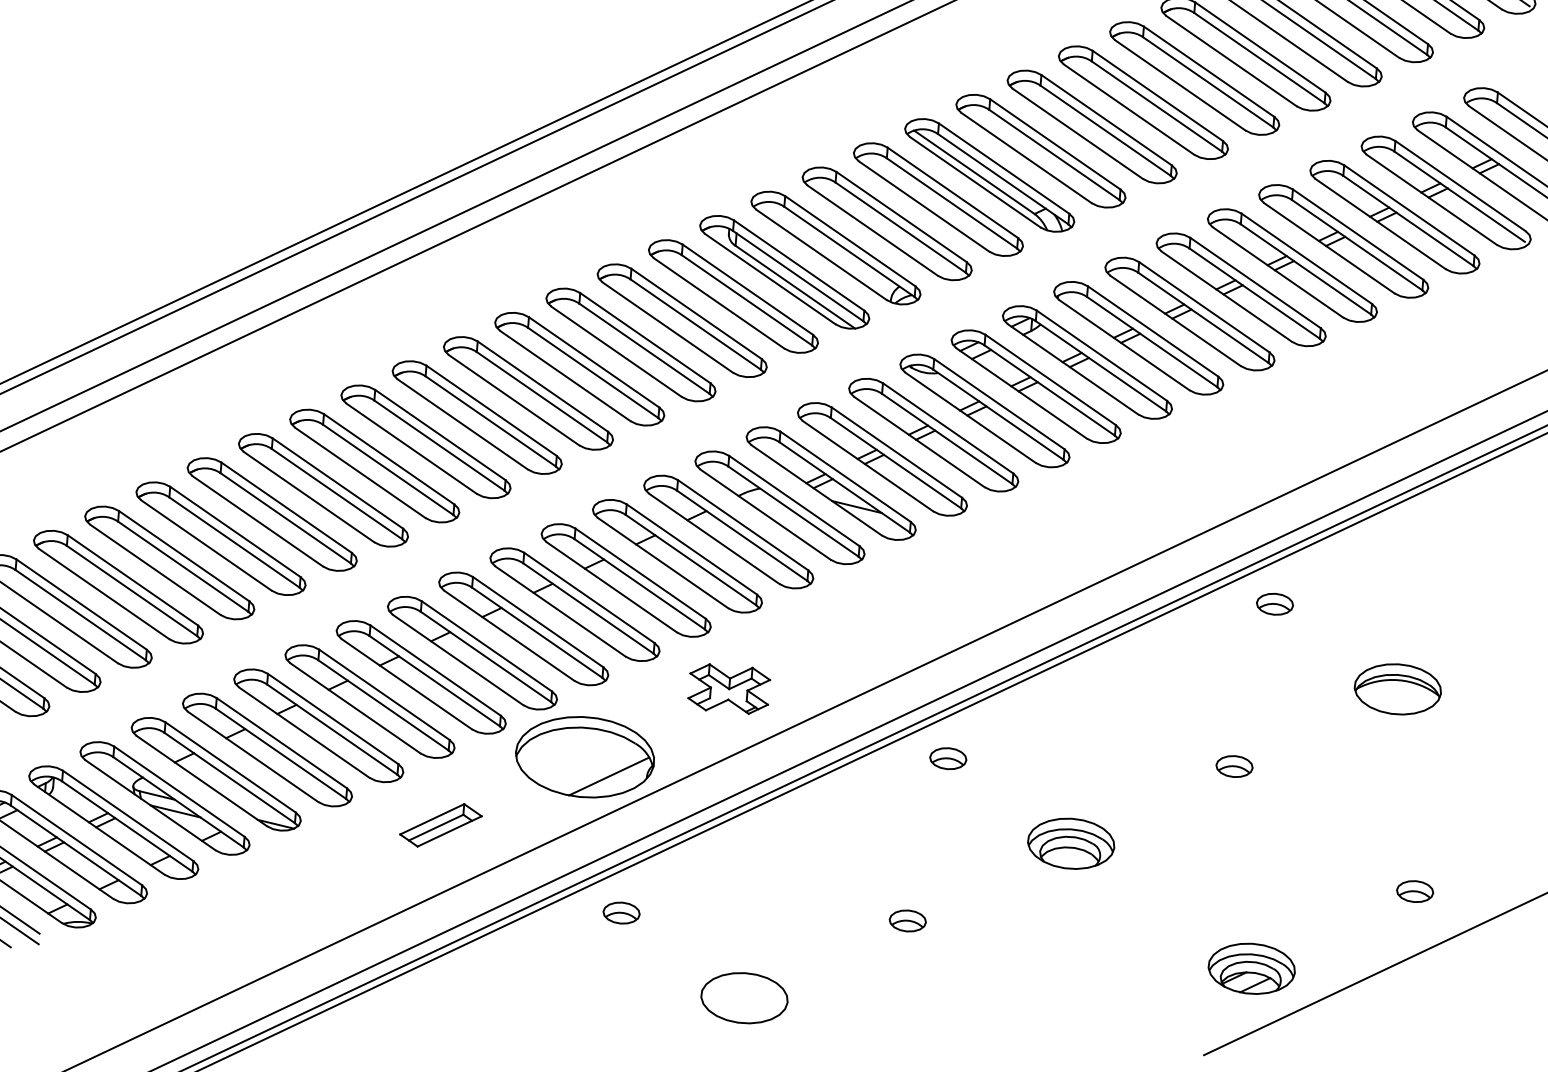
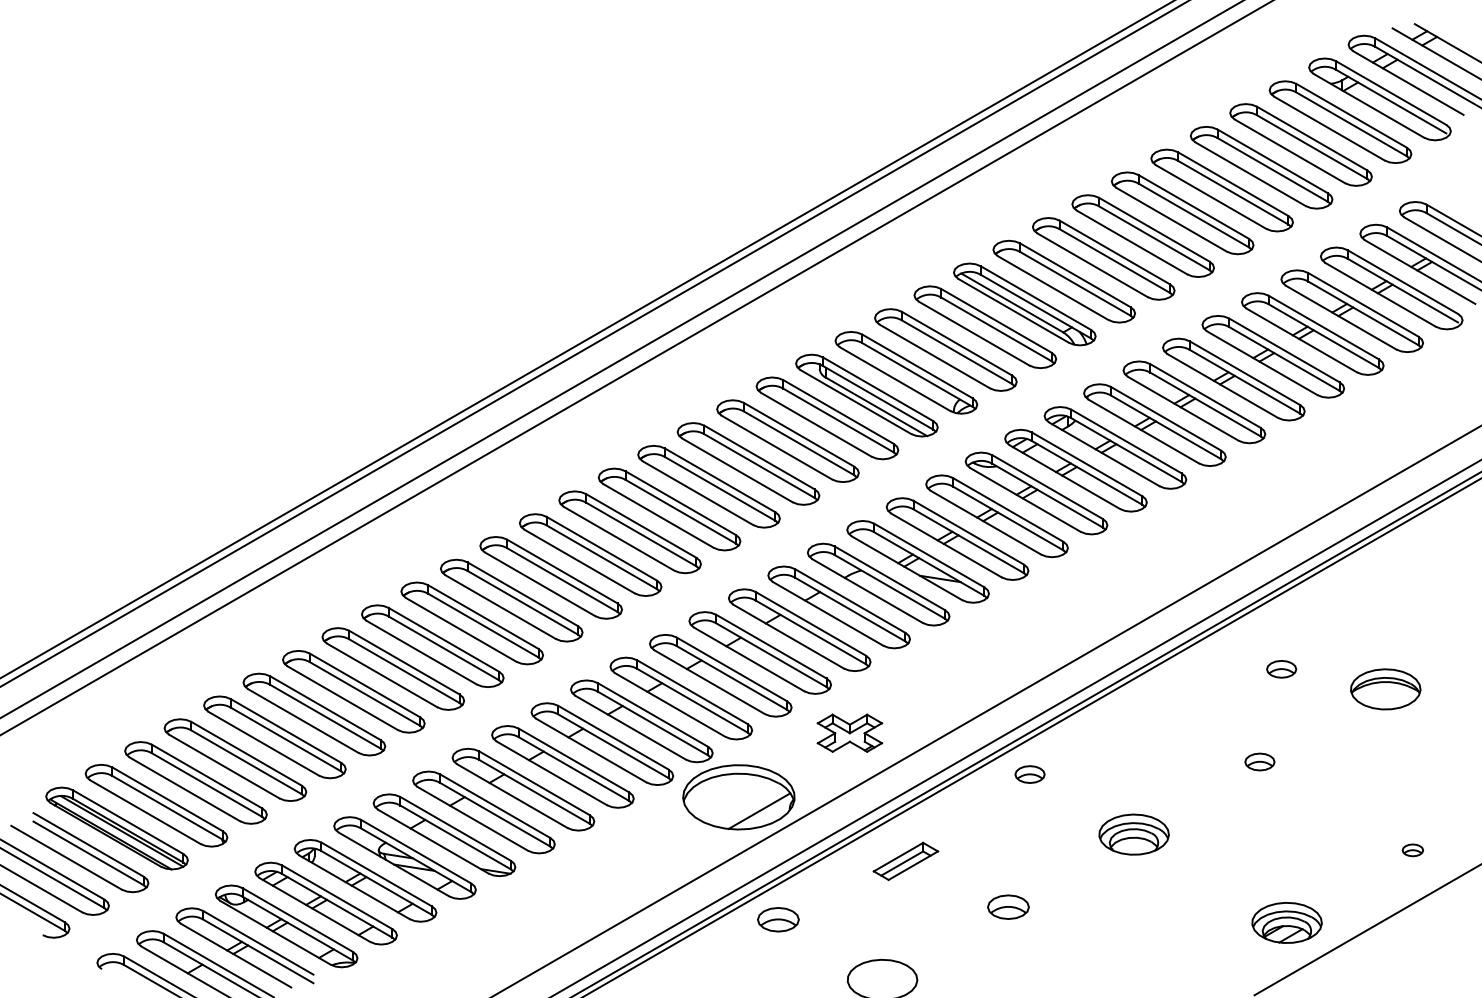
part: (1274, 604) -> (1281, 669), moved
part: (440, 825) -> (905, 861), moved
part: (1414, 891) -> (1412, 850), size x0.7
part: (621, 912) -> (778, 919), size x1.4
part: (906, 921) -> (1007, 907), size x1.4

